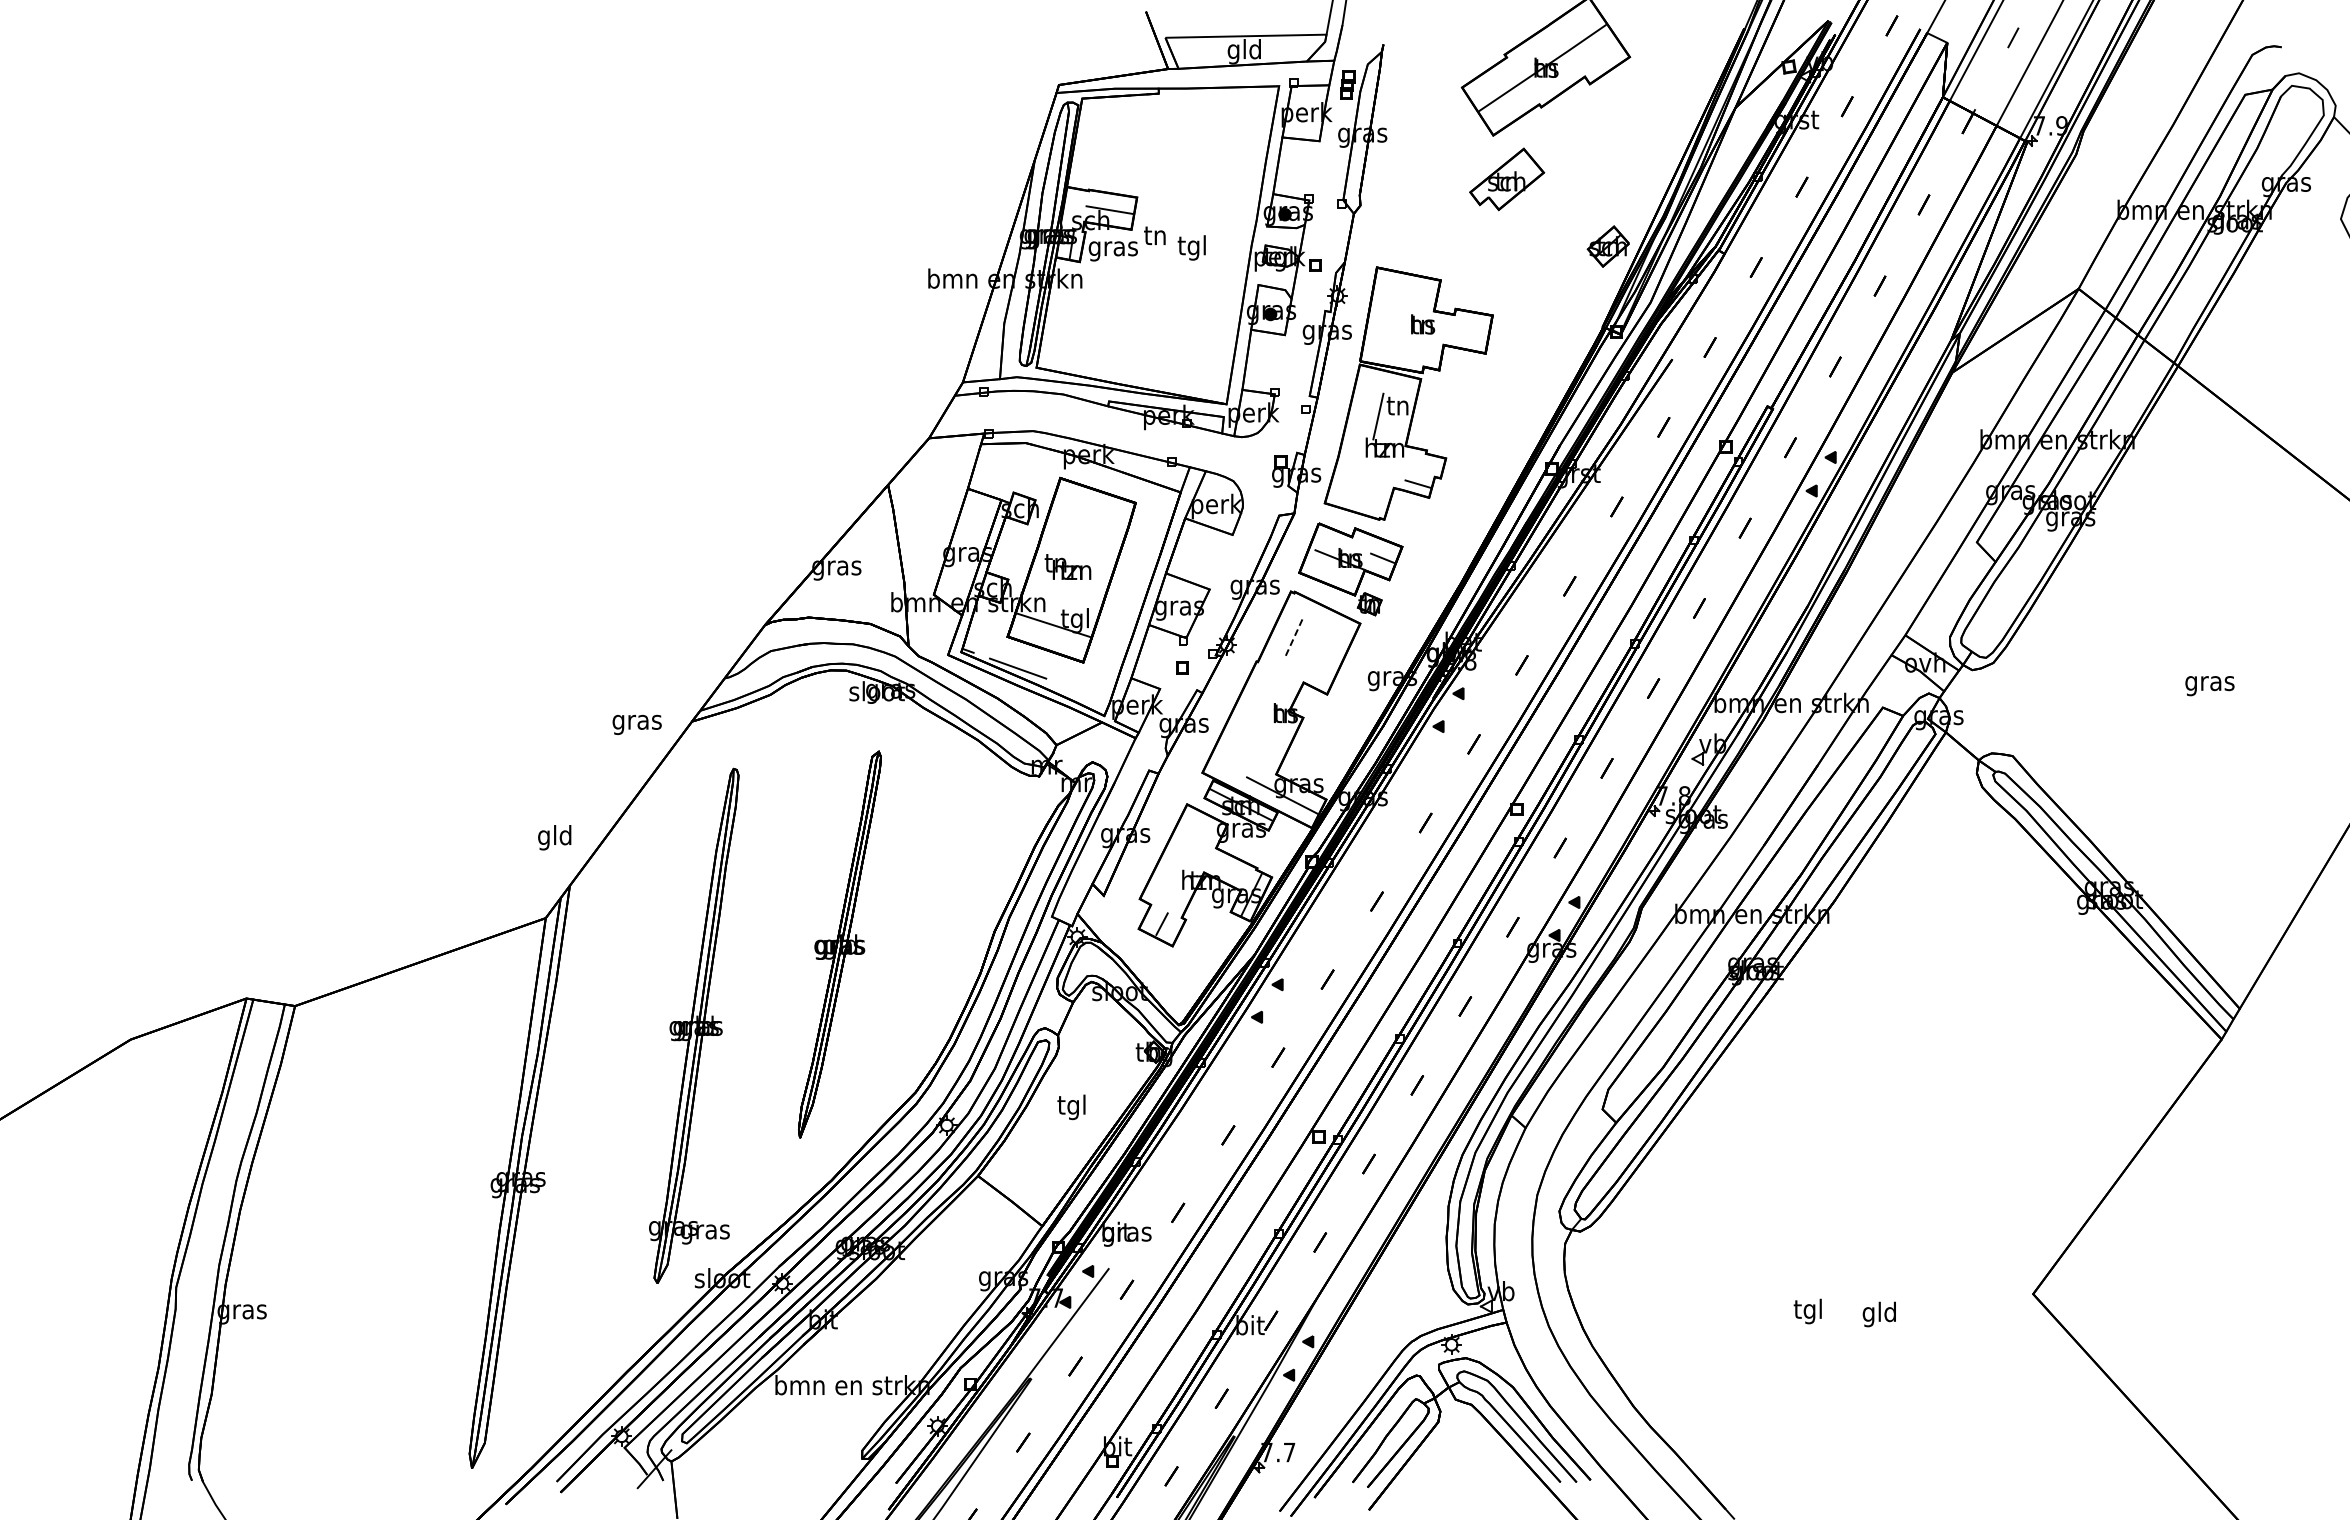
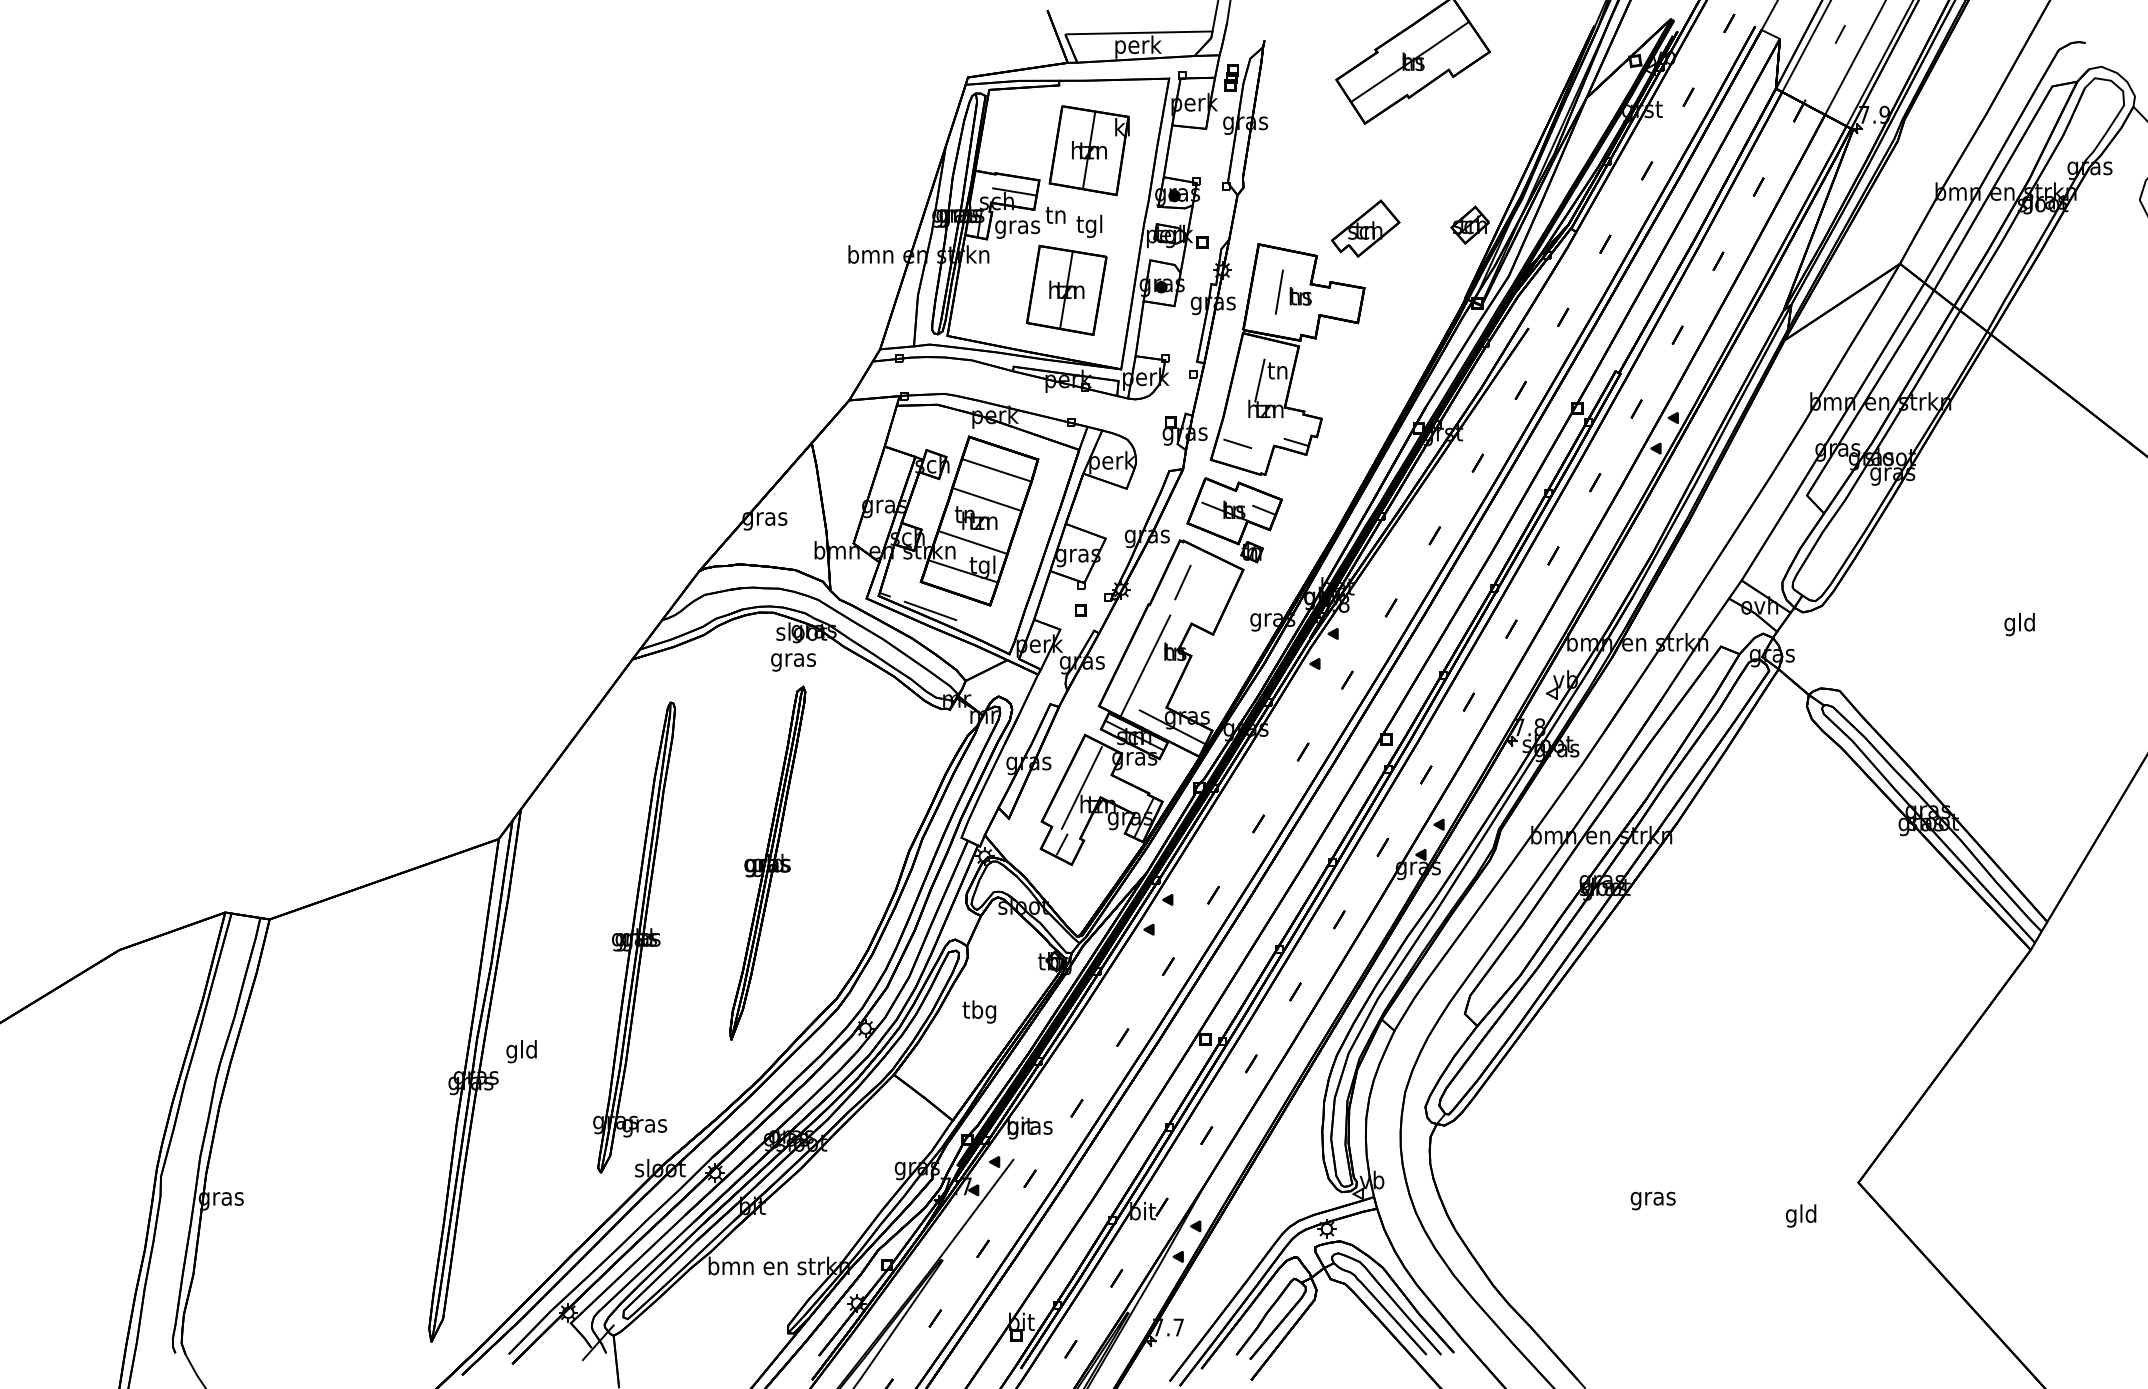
text: (1245, 51) -> (1138, 46), gld -> perk
part: (1191, 164) -> (1089, 150), added
part: (1507, 179) -> (1366, 228), moved
part: (1166, 317) -> (1066, 290), added
line: (1399, 319) -> (1279, 291), added
line: (1353, 485) -> (1237, 443), added
line: (1089, 514) -> (995, 470), added
line: (1079, 546) -> (986, 499), added
line: (1064, 593) -> (972, 542), added
line: (1294, 637) -> (1183, 582), dashed -> solid
text: (2209, 683) -> (2019, 624), gras -> gld
text: (636, 724) -> (792, 662), moved
line: (1253, 728) -> (1145, 665), added
text: (554, 837) -> (521, 1051), moved
line: (1183, 861) -> (1081, 787), added
text: (1071, 1107) -> (979, 1012), tgl -> tbg
text: (1808, 1311) -> (1653, 1198), tgl -> gras
text: (1878, 1314) -> (1800, 1215), moved

